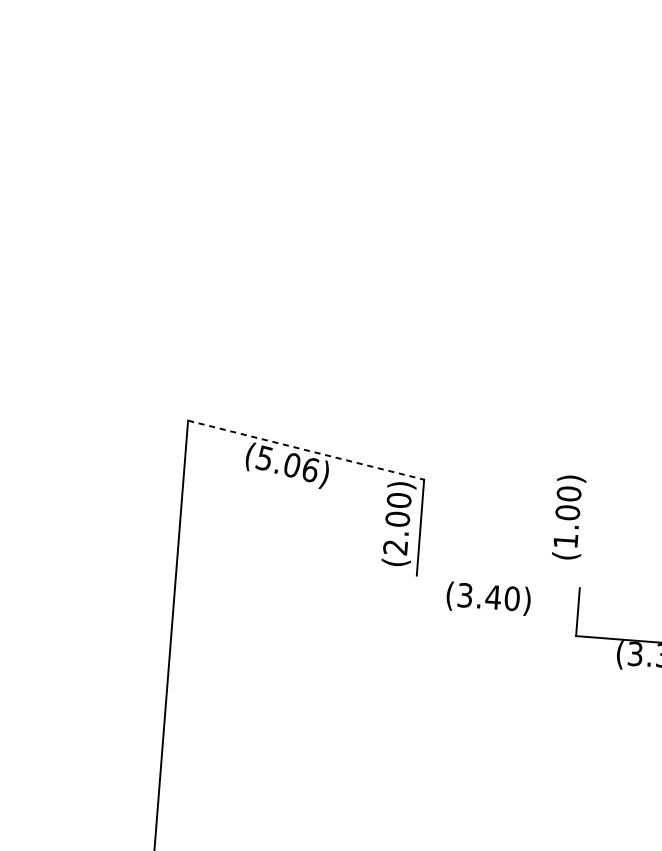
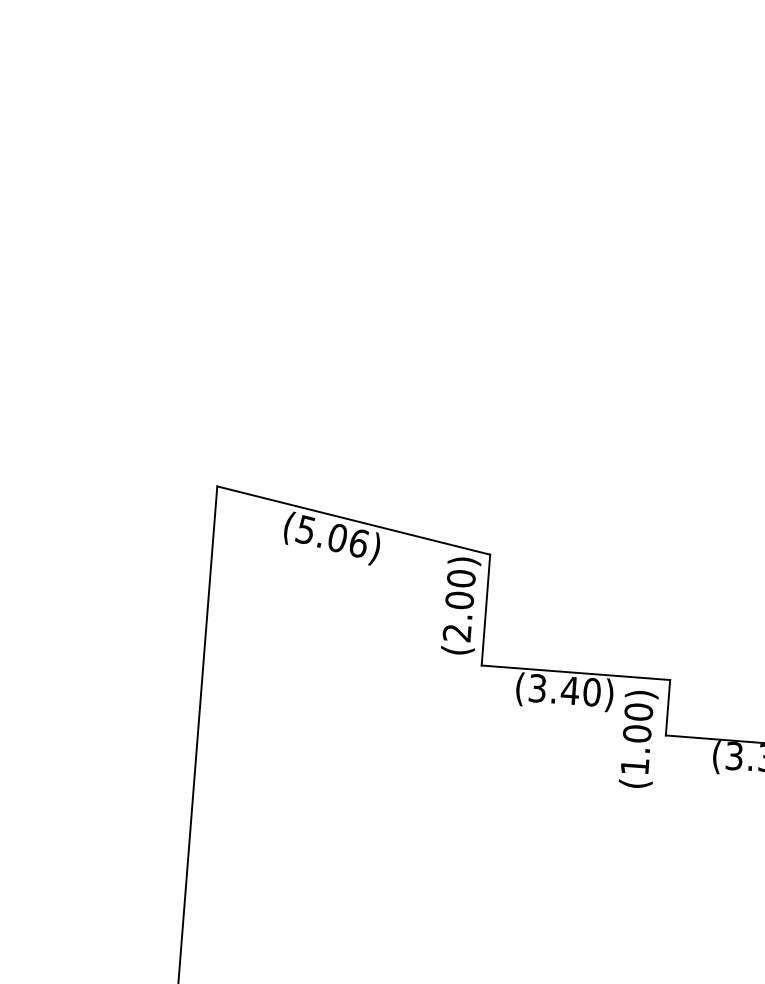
line: (305, 450) -> (353, 520), dashed -> solid
text: (568, 517) -> (638, 739), moved
line: (497, 581) -> (575, 672), added

